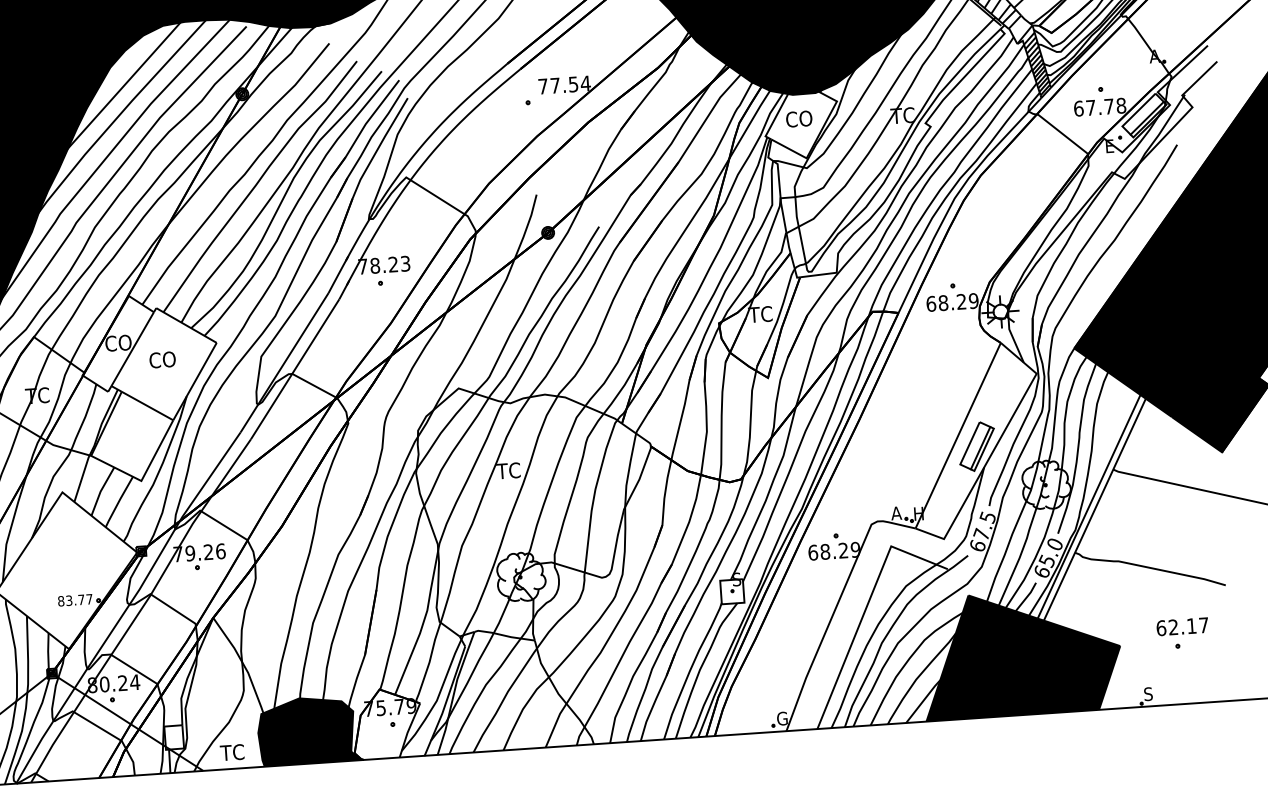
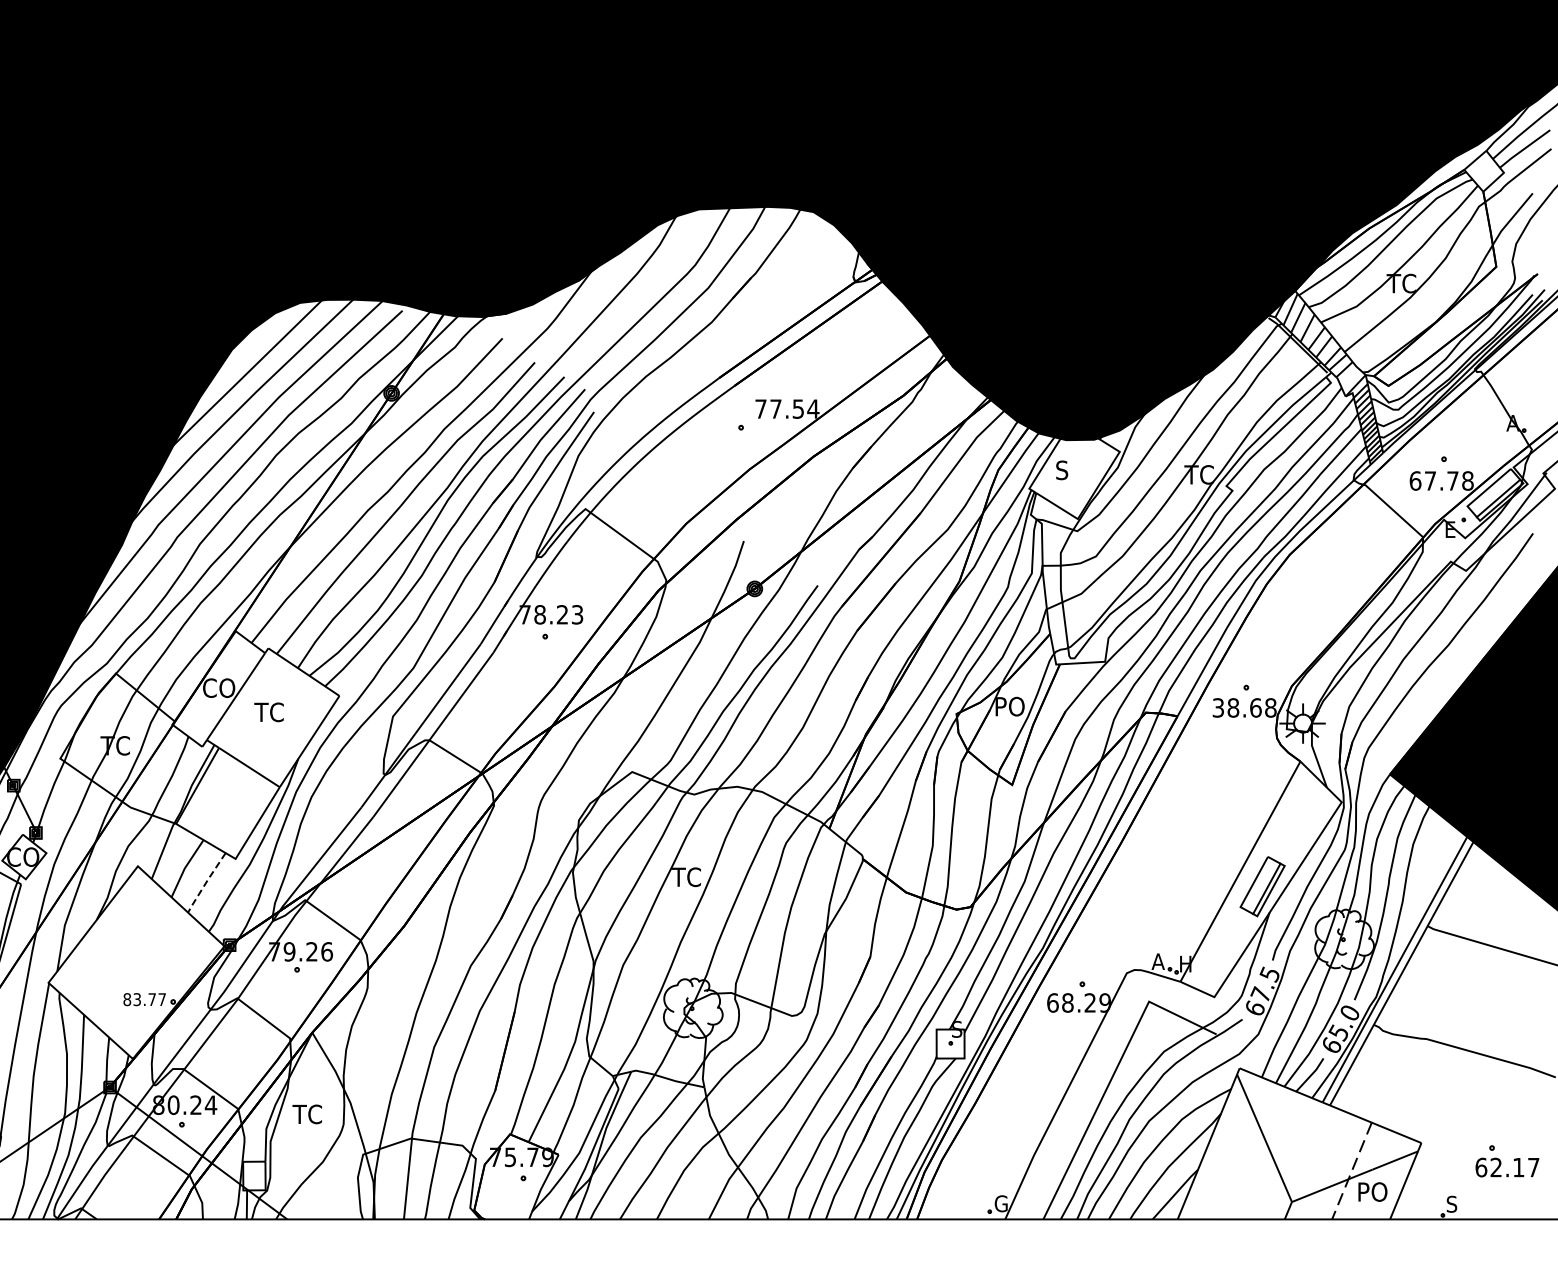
text: (799, 119) -> (1072, 470), CO -> S
text: (952, 302) -> (1244, 707), 68.29 -> 38.68
text: (760, 314) -> (1008, 706), TC -> PO
text: (161, 360) -> (270, 712), CO -> TC
line: (119, 501) -> (206, 882), solid -> dashed
text: (1182, 626) -> (1507, 1167), moved
fill: (1021, 653) -> (1299, 1143), removed
fill: (307, 730) -> (418, 1178), removed
text: (231, 752) -> (306, 1114), moved

